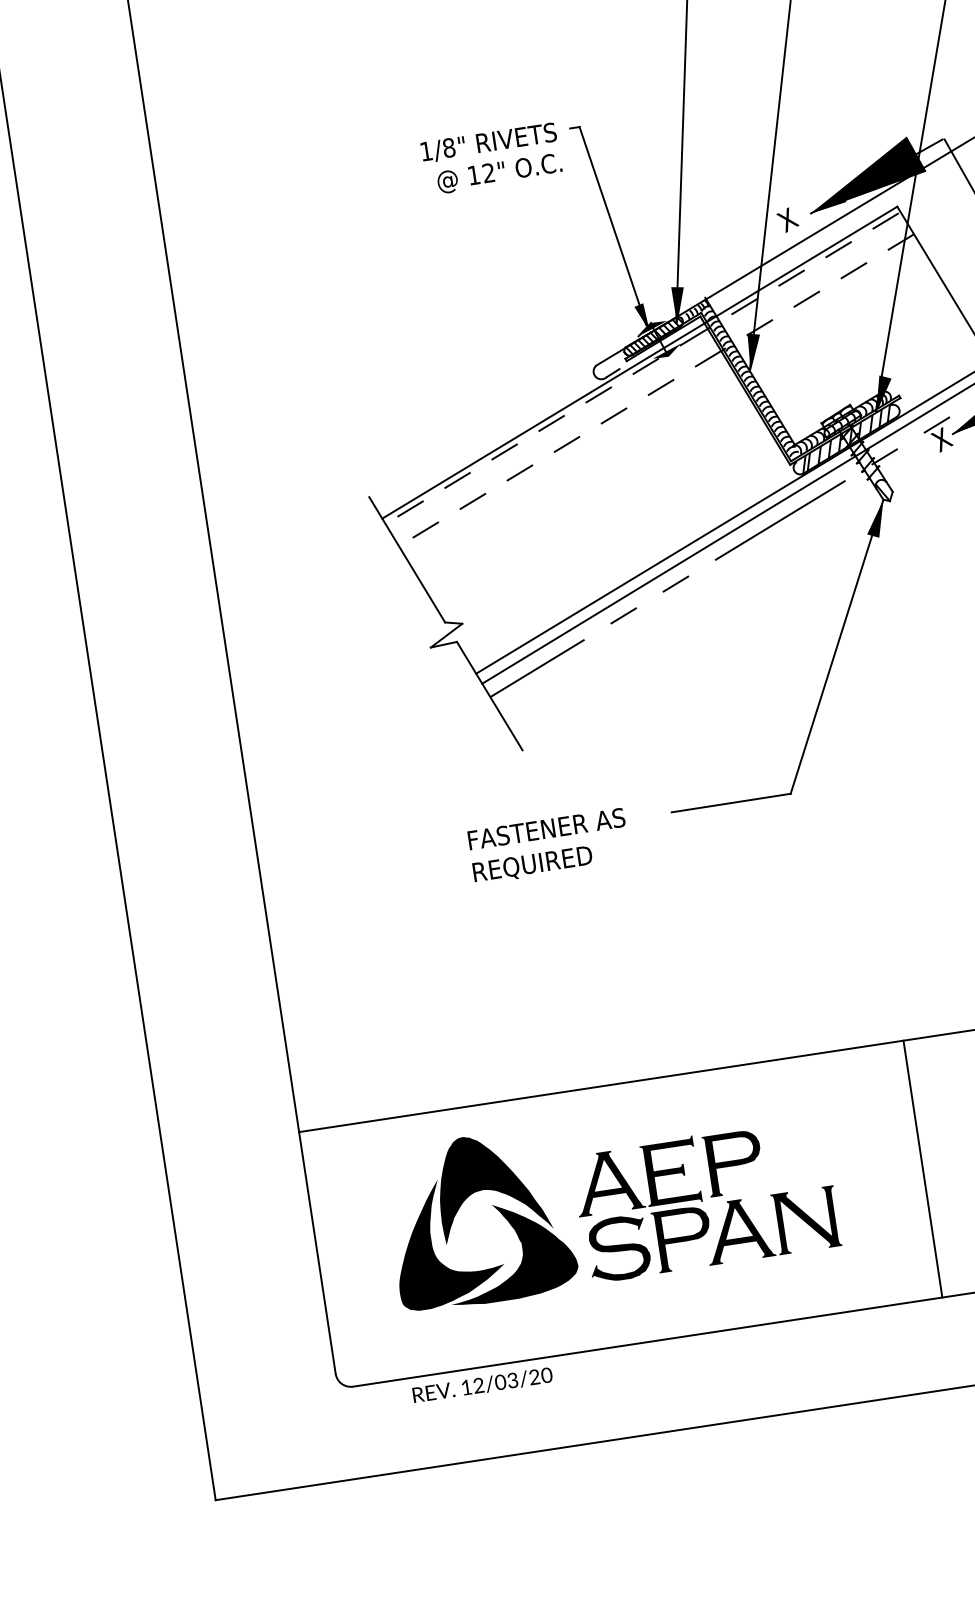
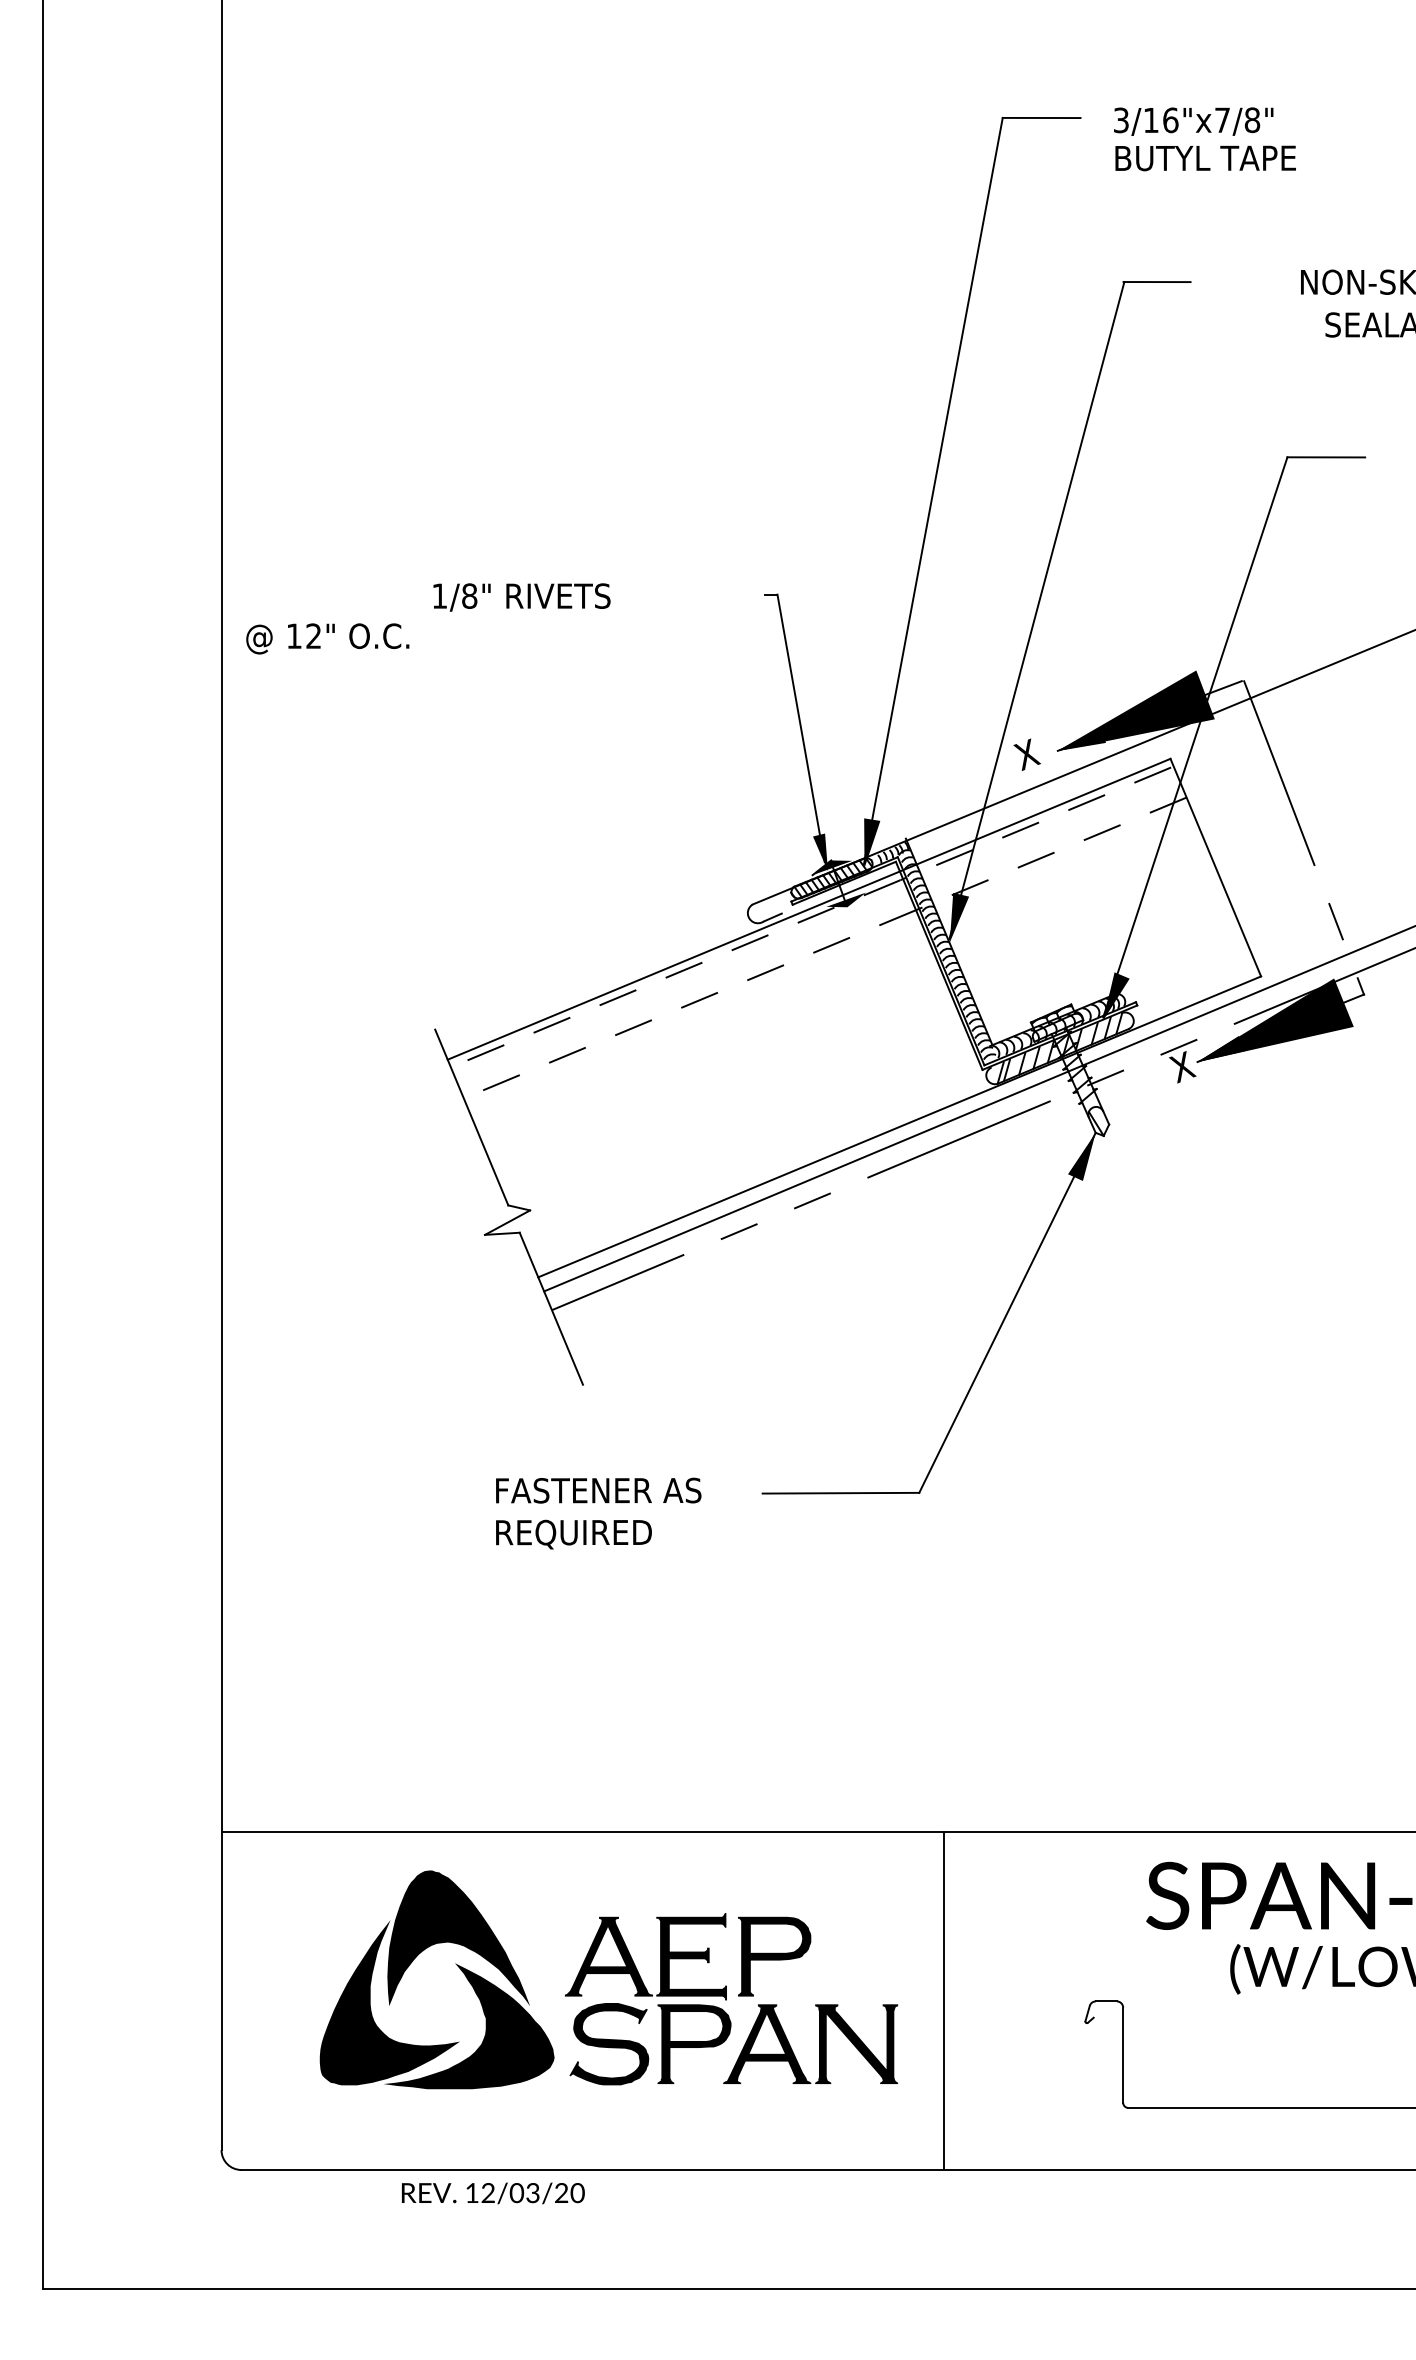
text: (488, 143) -> (521, 597), moved
text: (499, 173) -> (327, 638), moved
line: (923, 1168) -> (944, 2000), moved
text: (482, 1385) -> (493, 2193), moved

